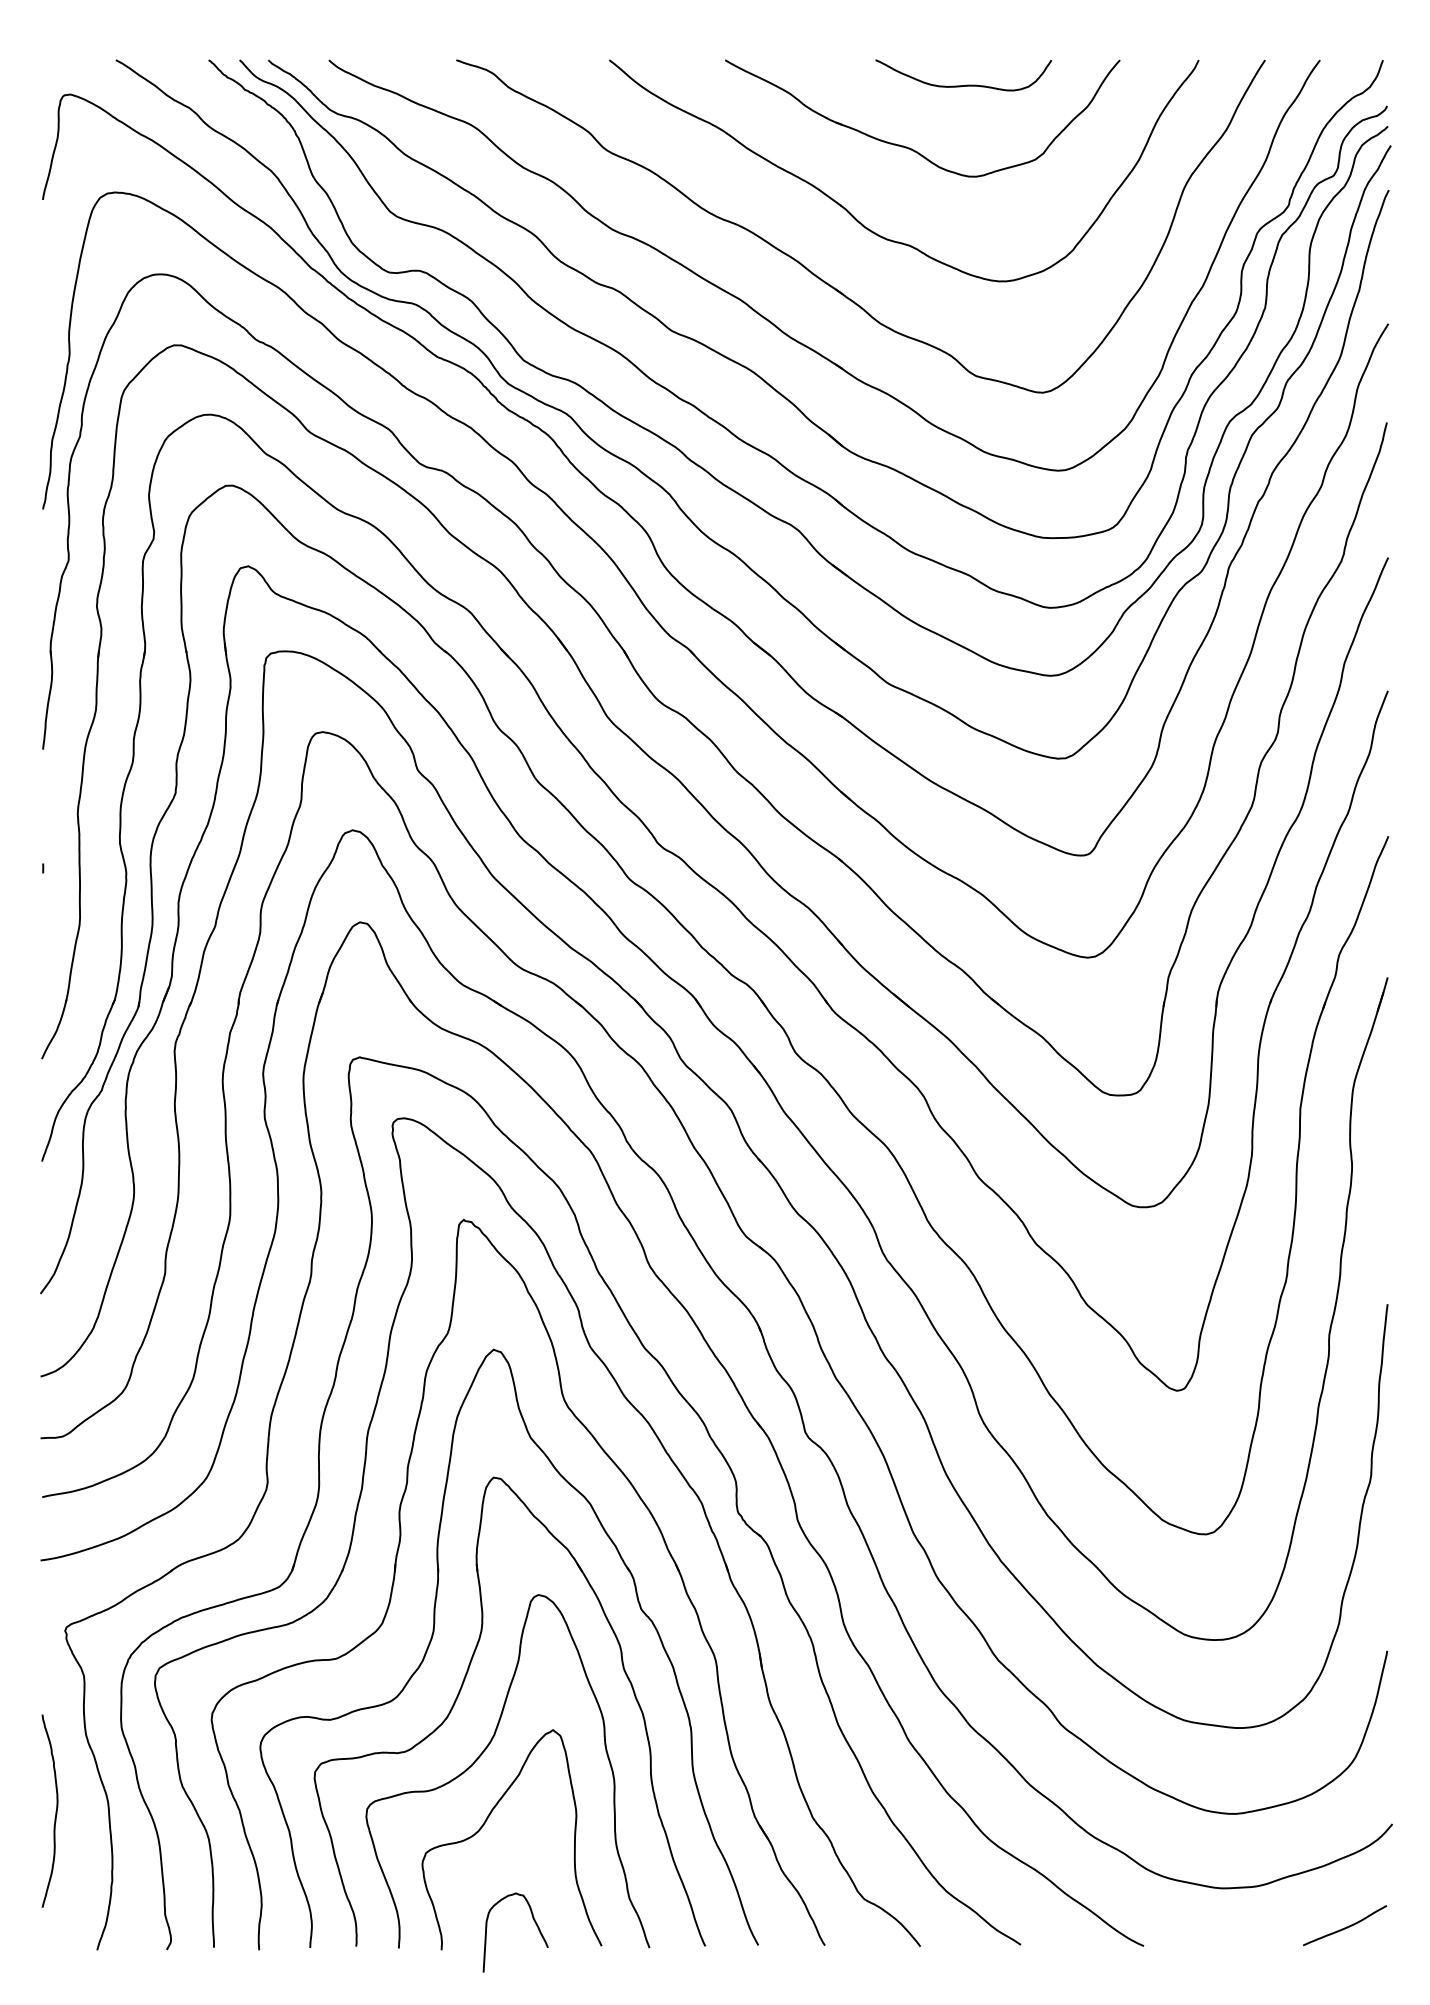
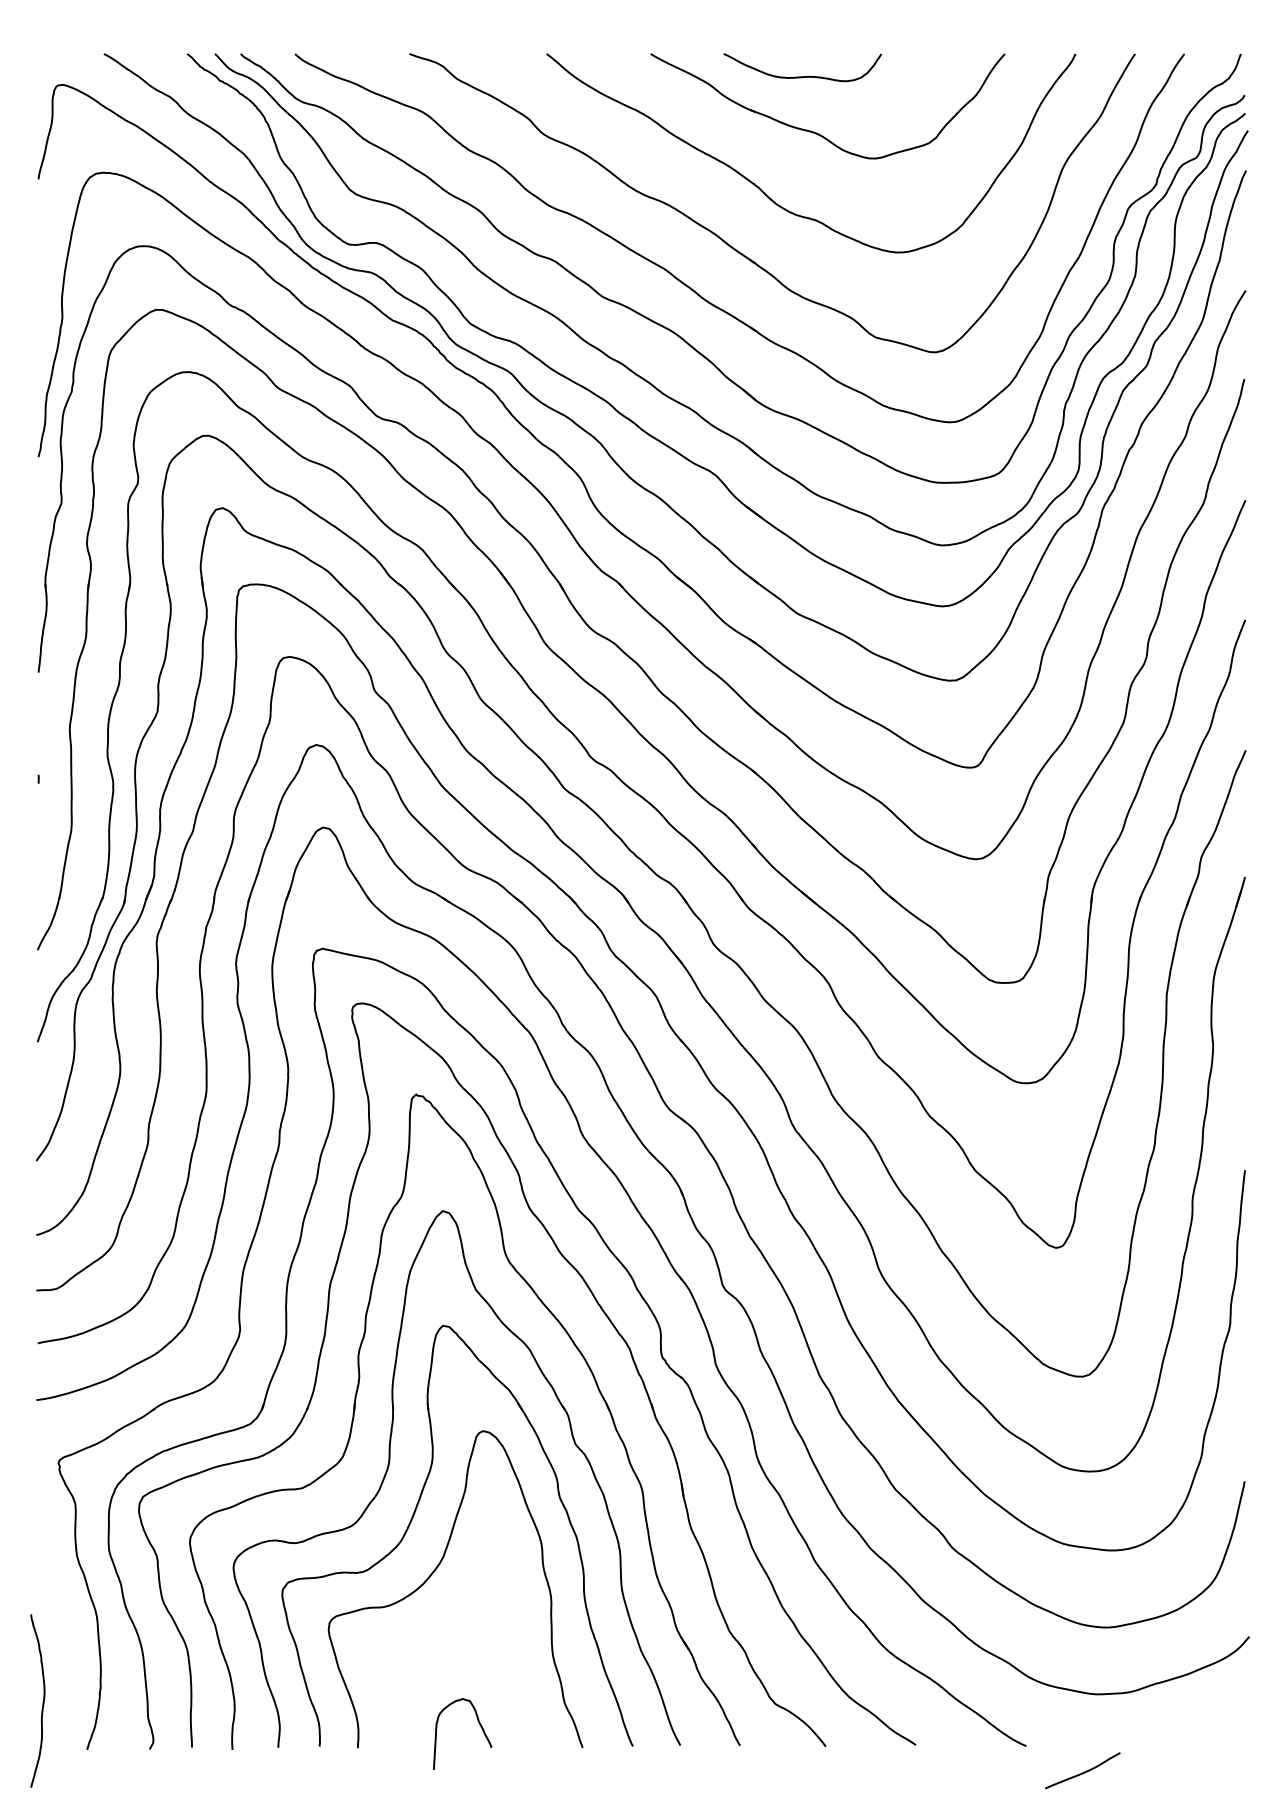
curve: (963, 85) -> (802, 76), moved
curve: (55, 1811) -> (42, 1701), moved
curve: (485, 1823) -> (435, 1636), removed
curve: (1344, 1927) -> (1082, 1772), moved

